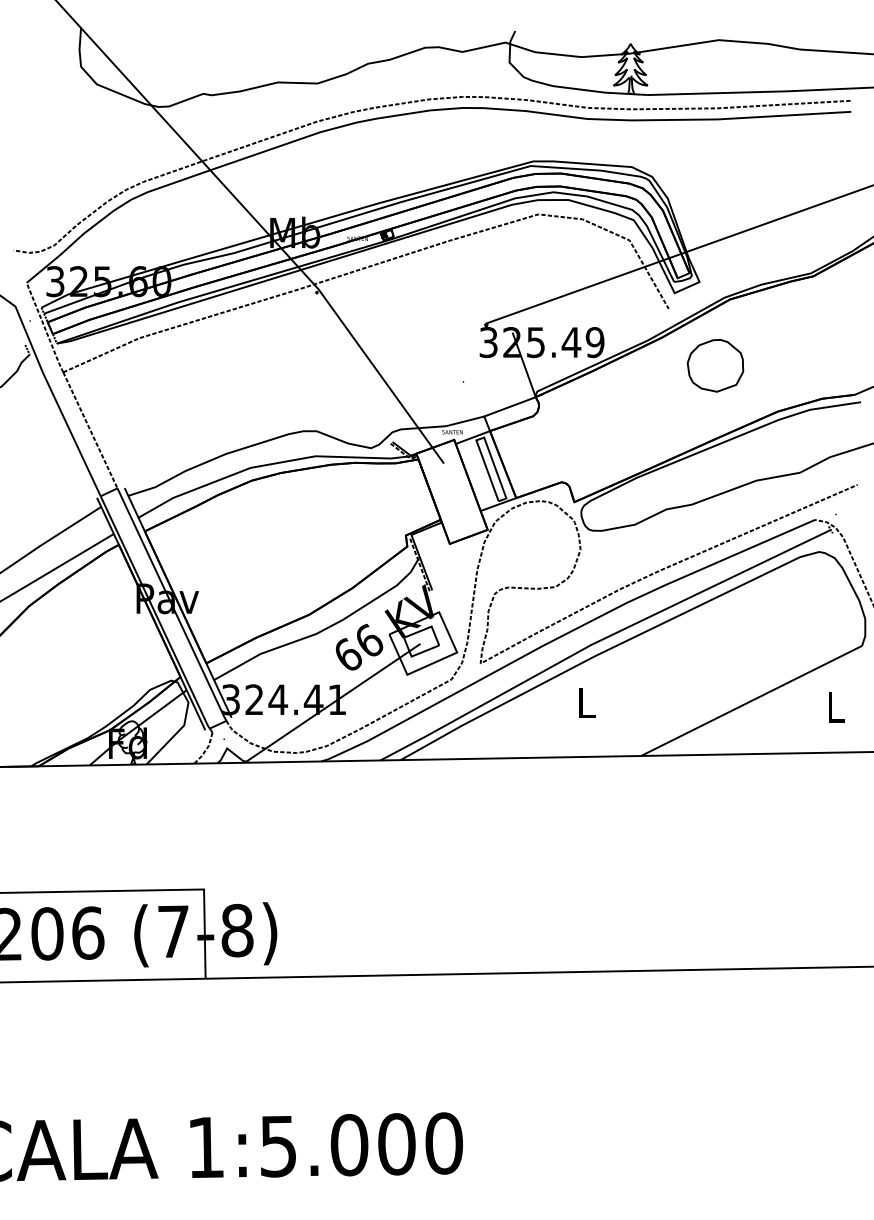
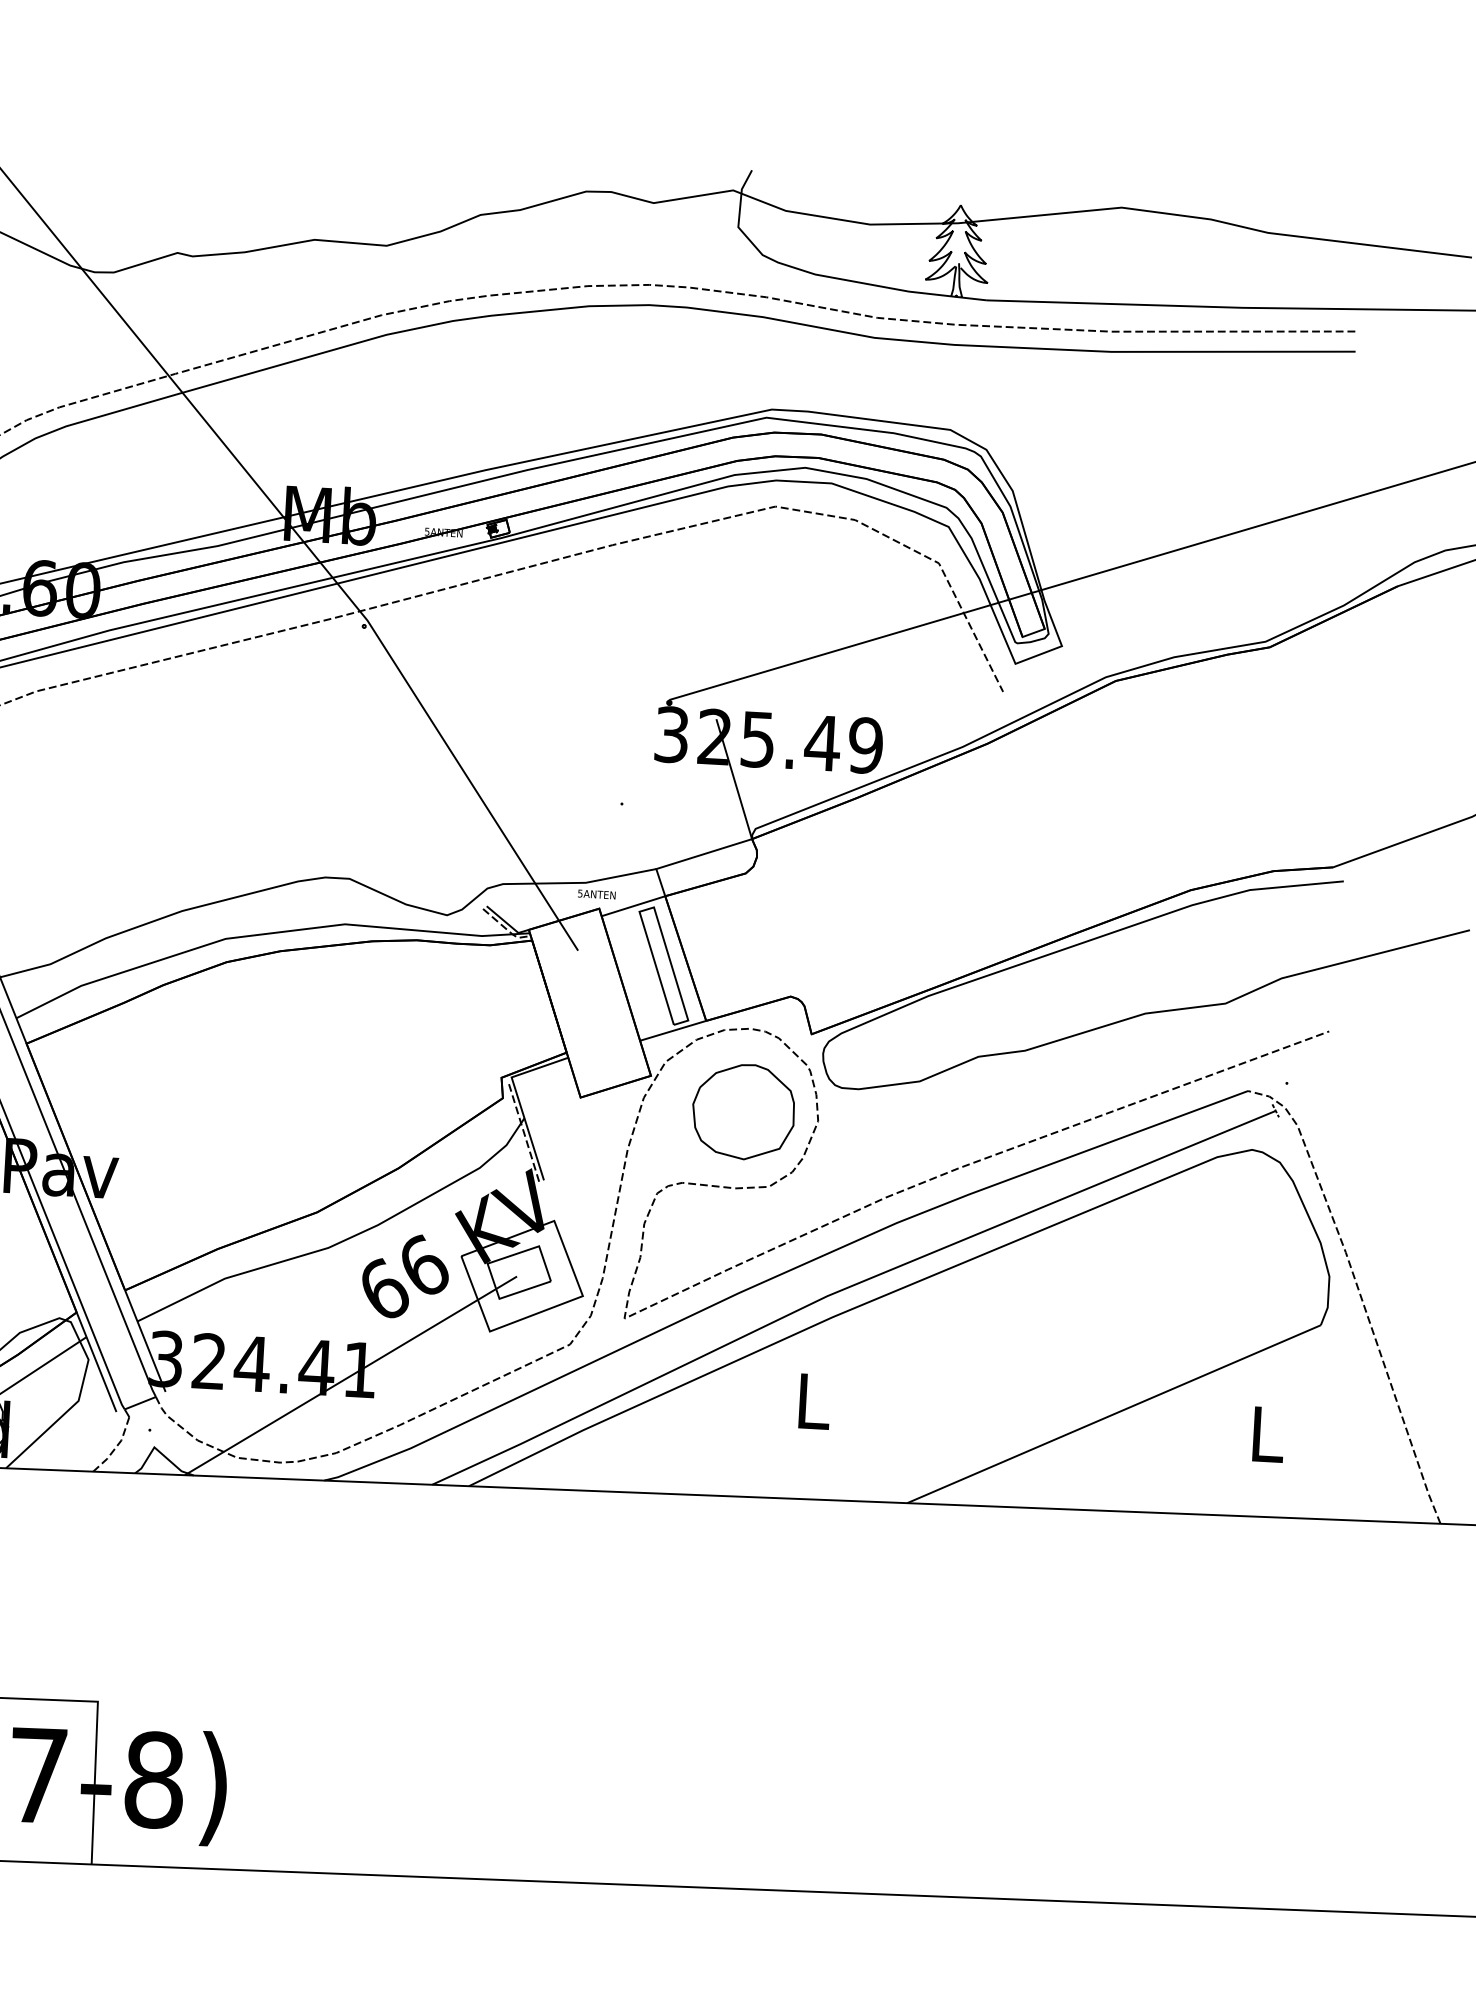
part: (715, 365) -> (743, 1111), moved

